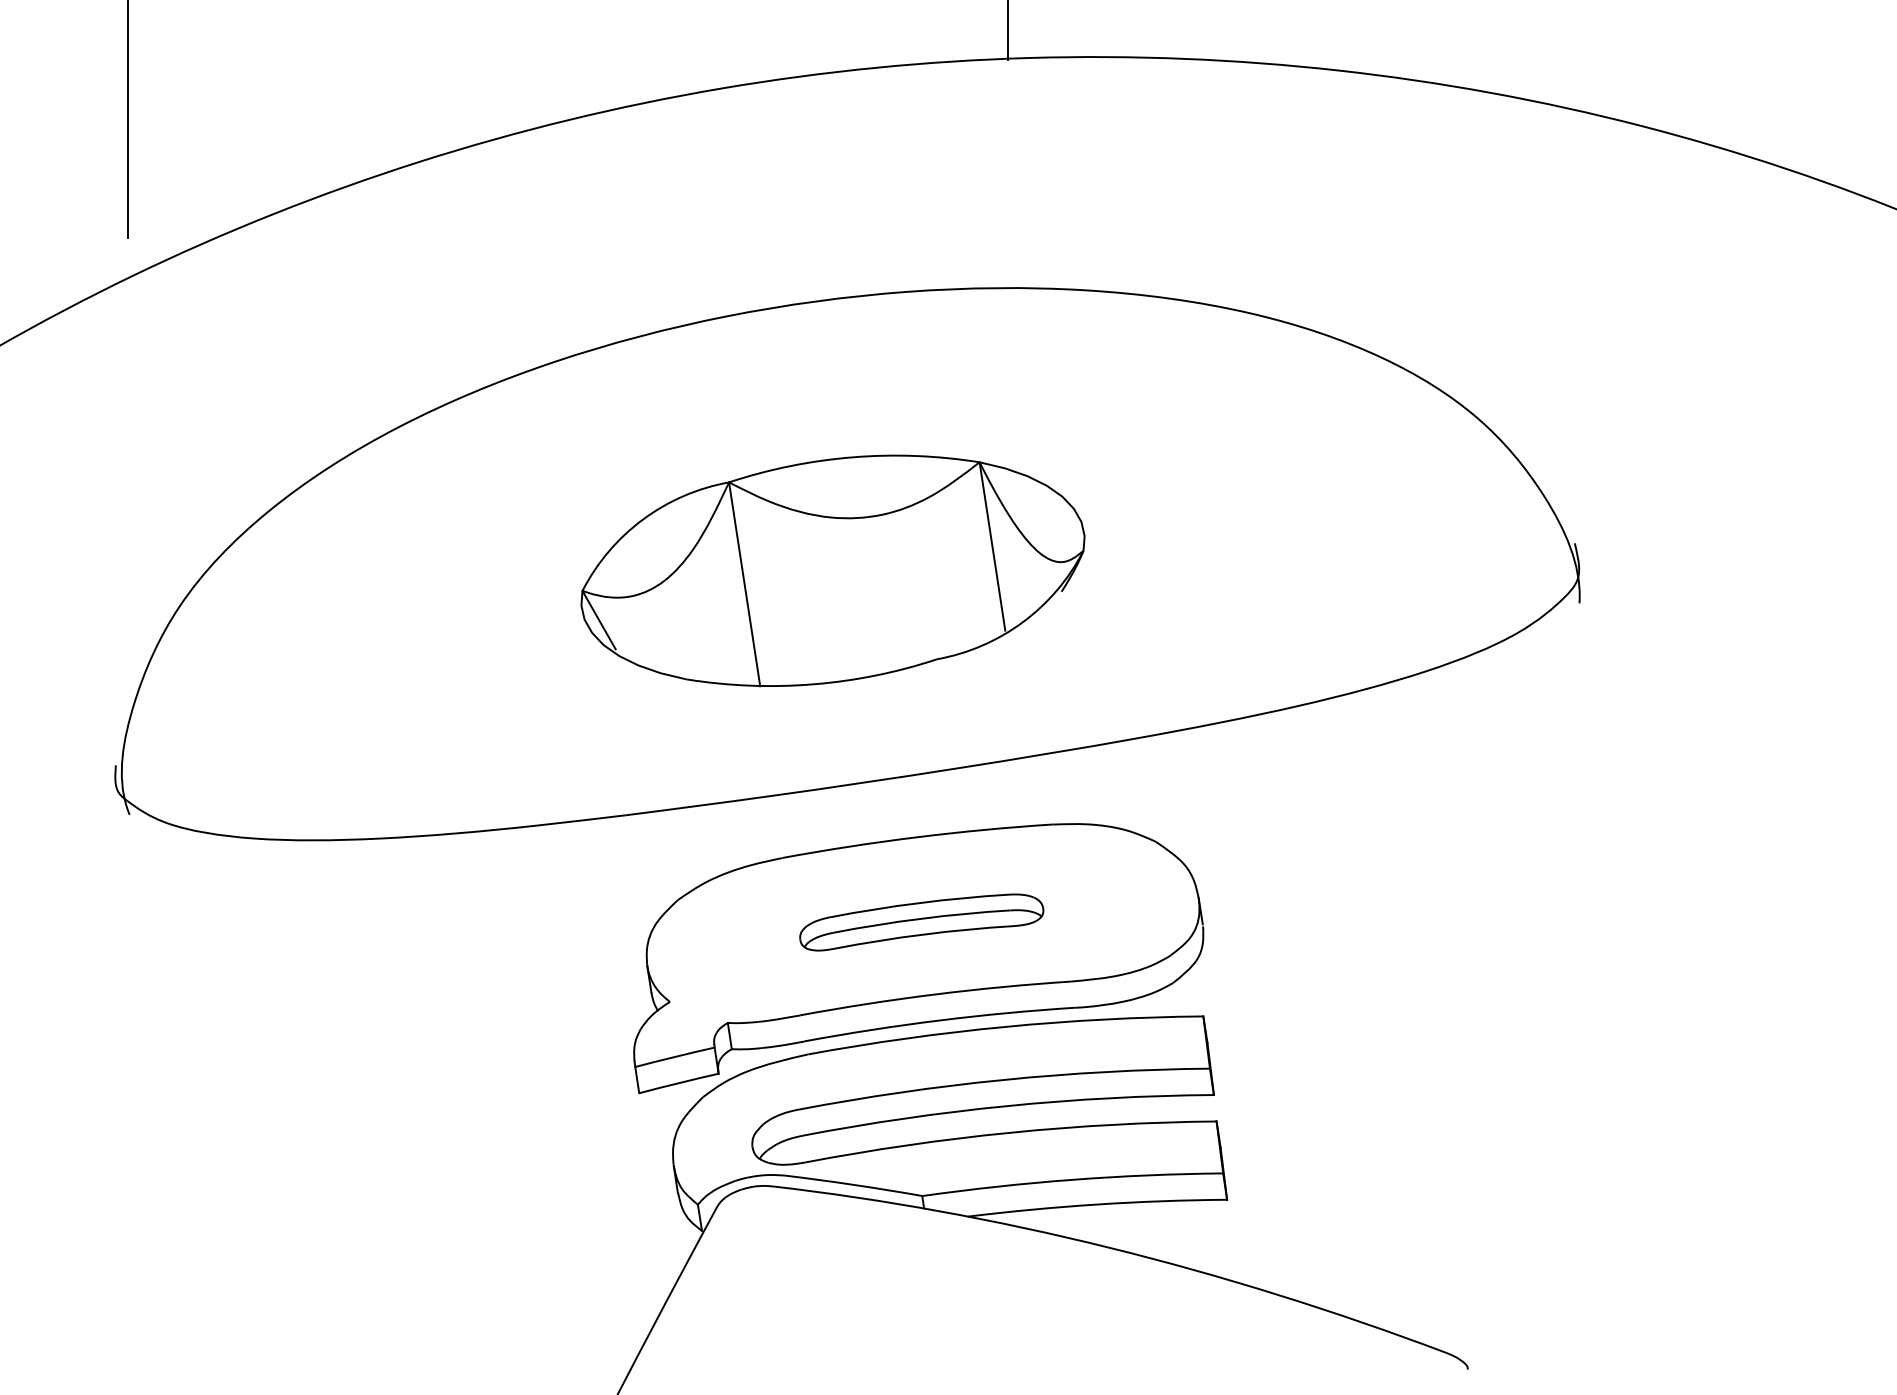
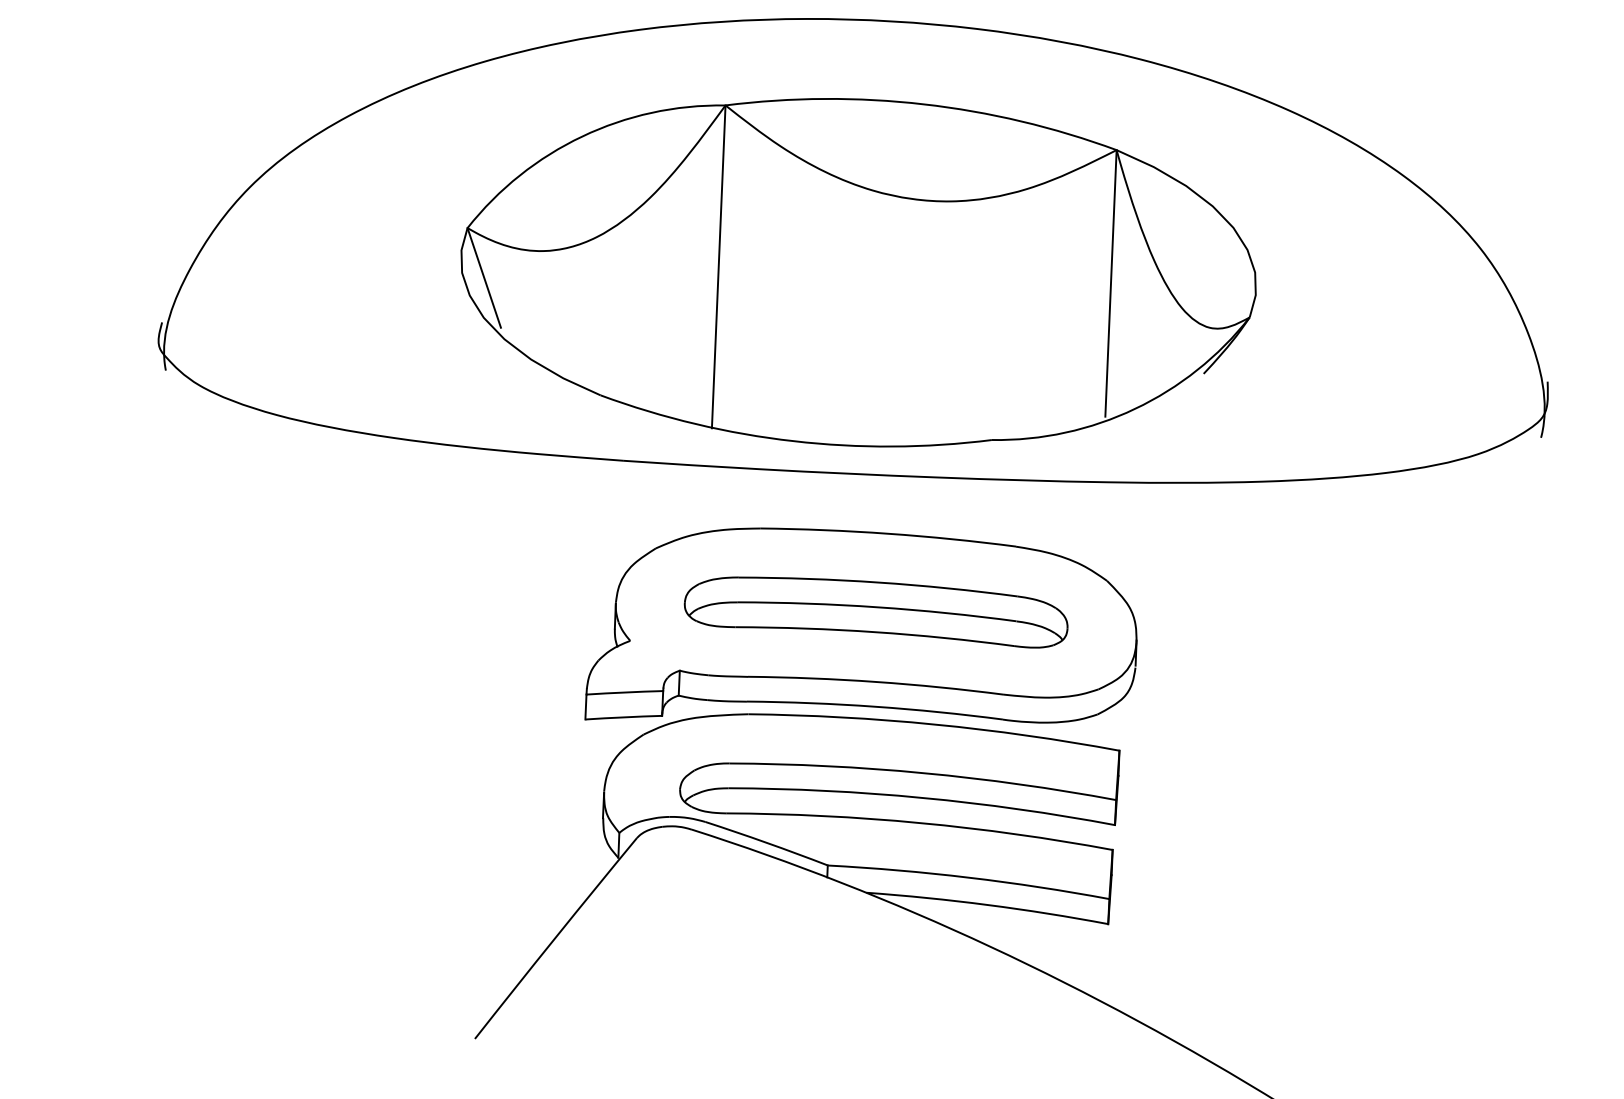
part: (832, 570) -> (858, 272), size x1.67
part: (921, 922) -> (876, 613), size x1.67

